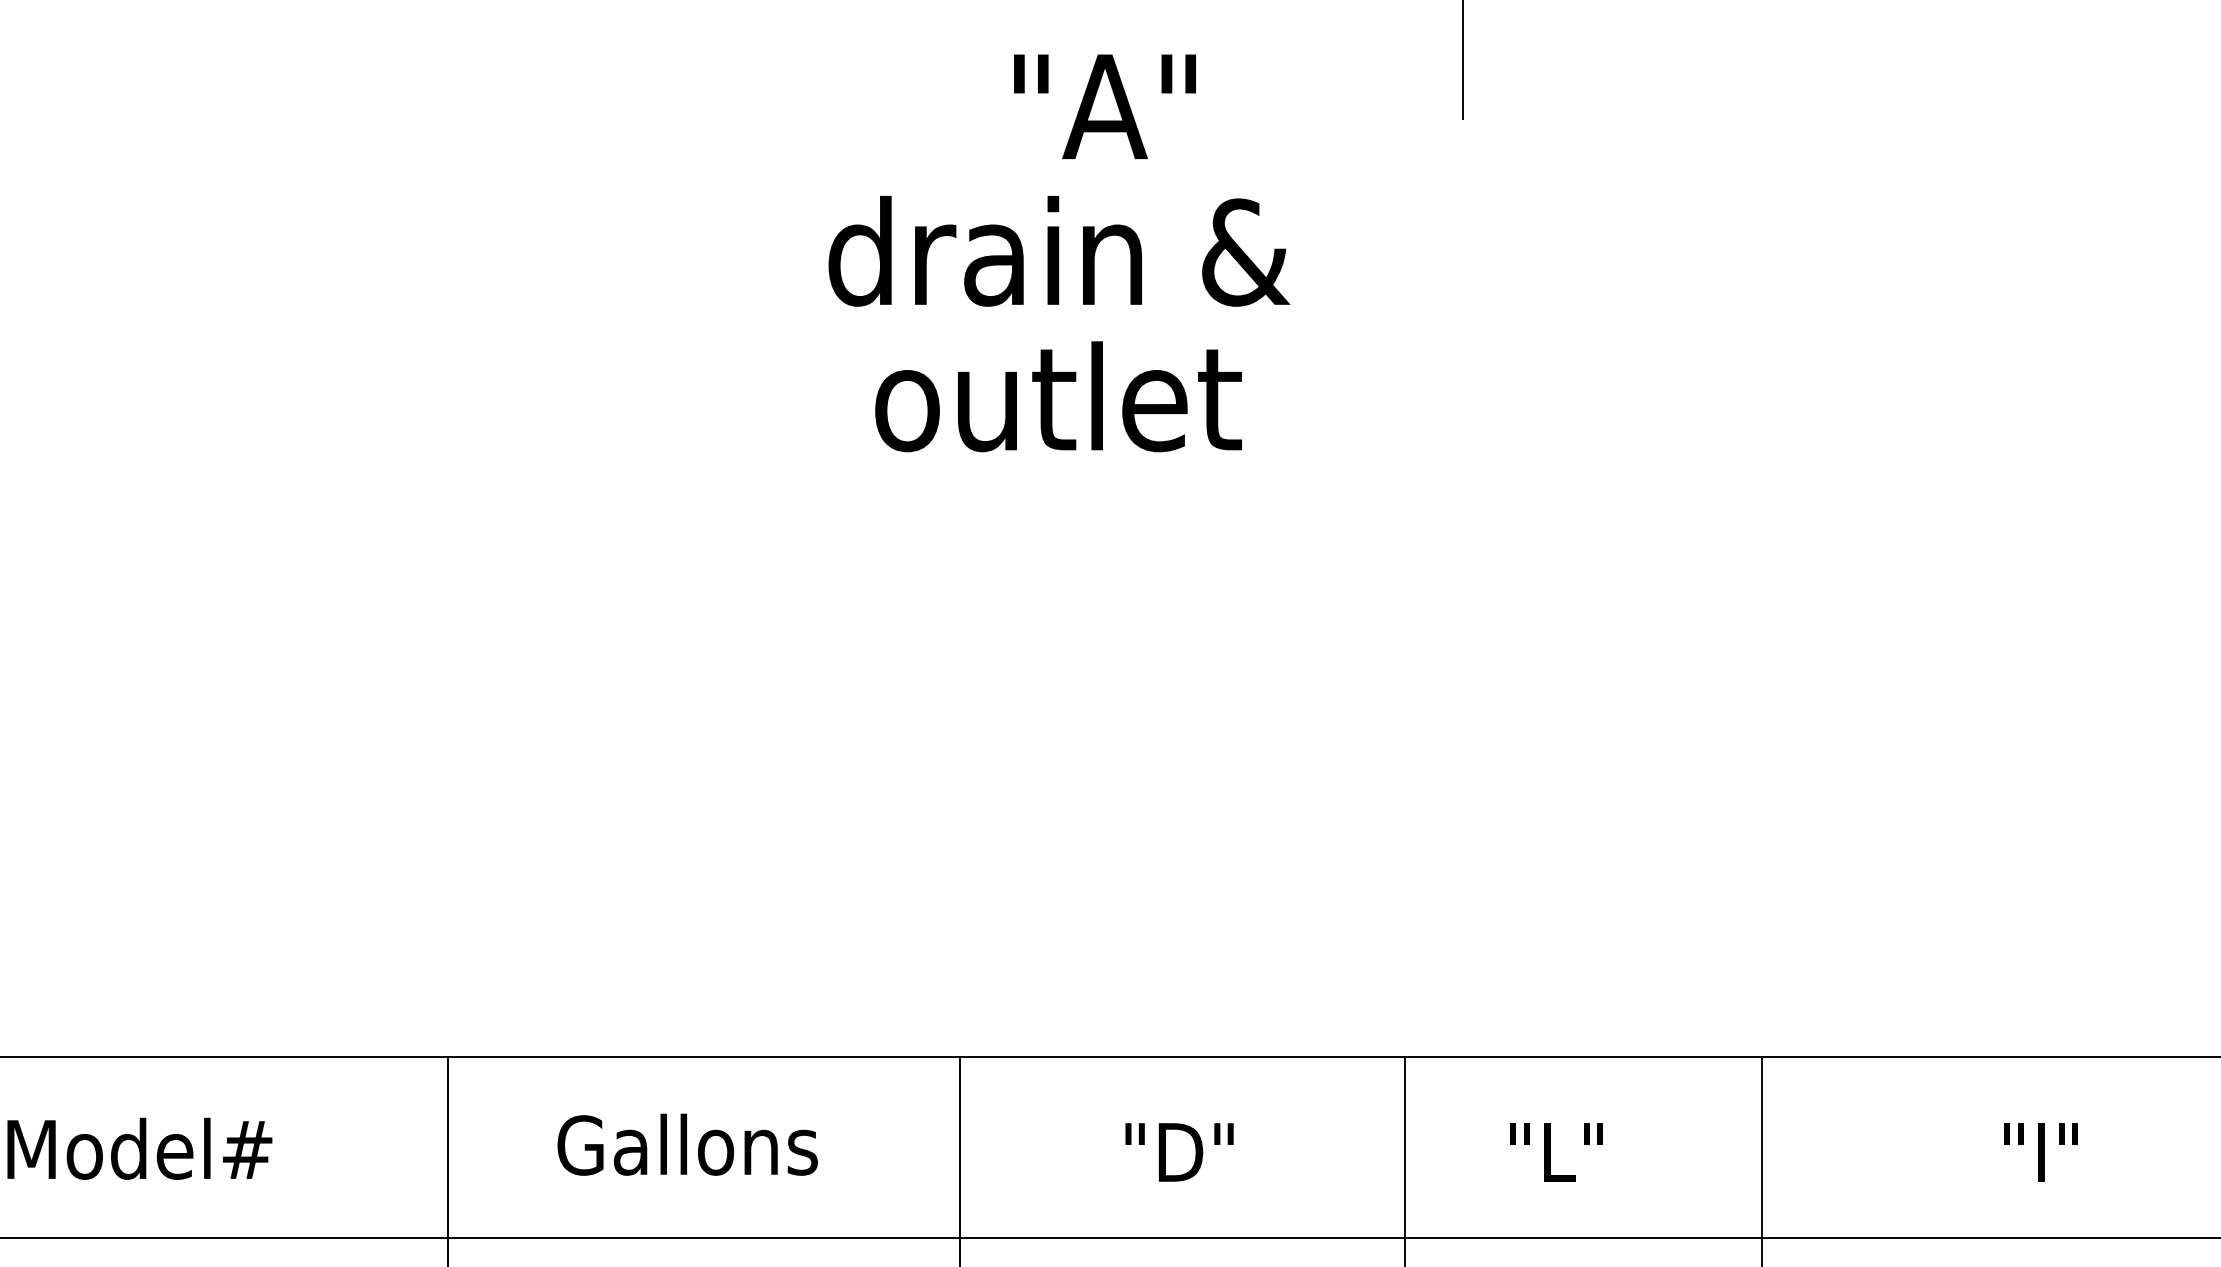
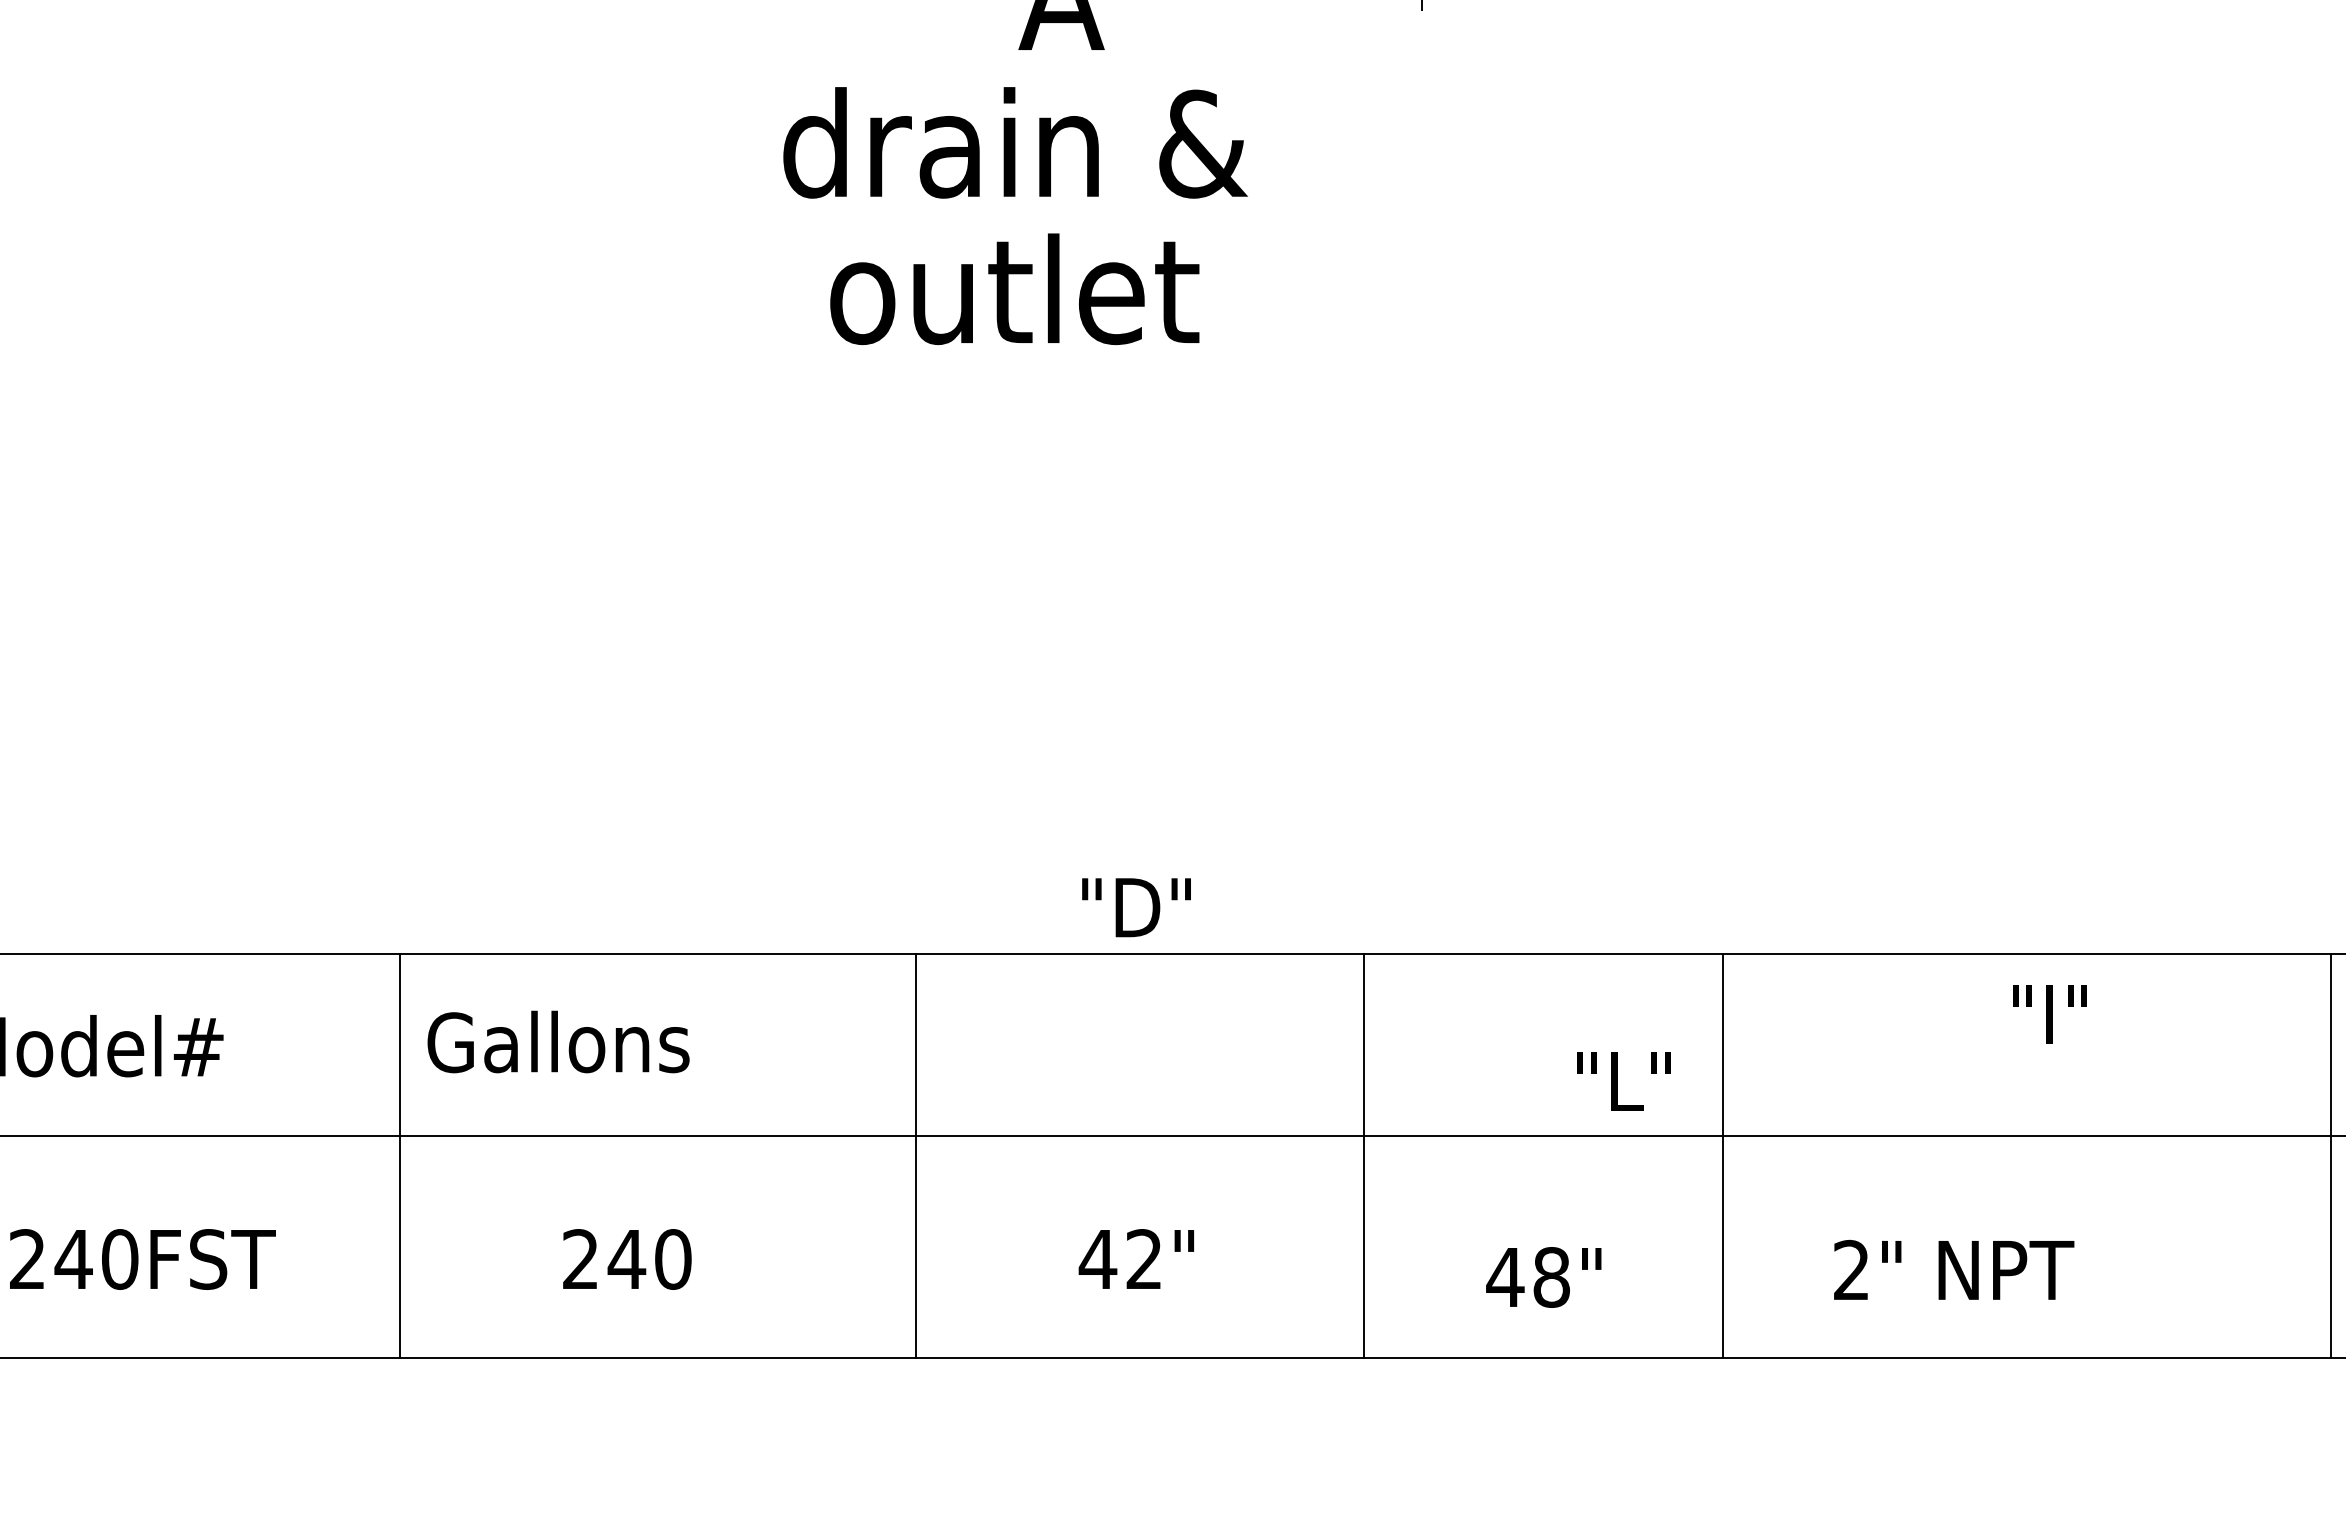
text: (687, 1144) -> (558, 1041), moved
text: (1179, 1152) -> (1136, 907), moved
text: (1556, 1152) -> (1623, 1081), moved
text: (2041, 1152) -> (2049, 1014), moved

